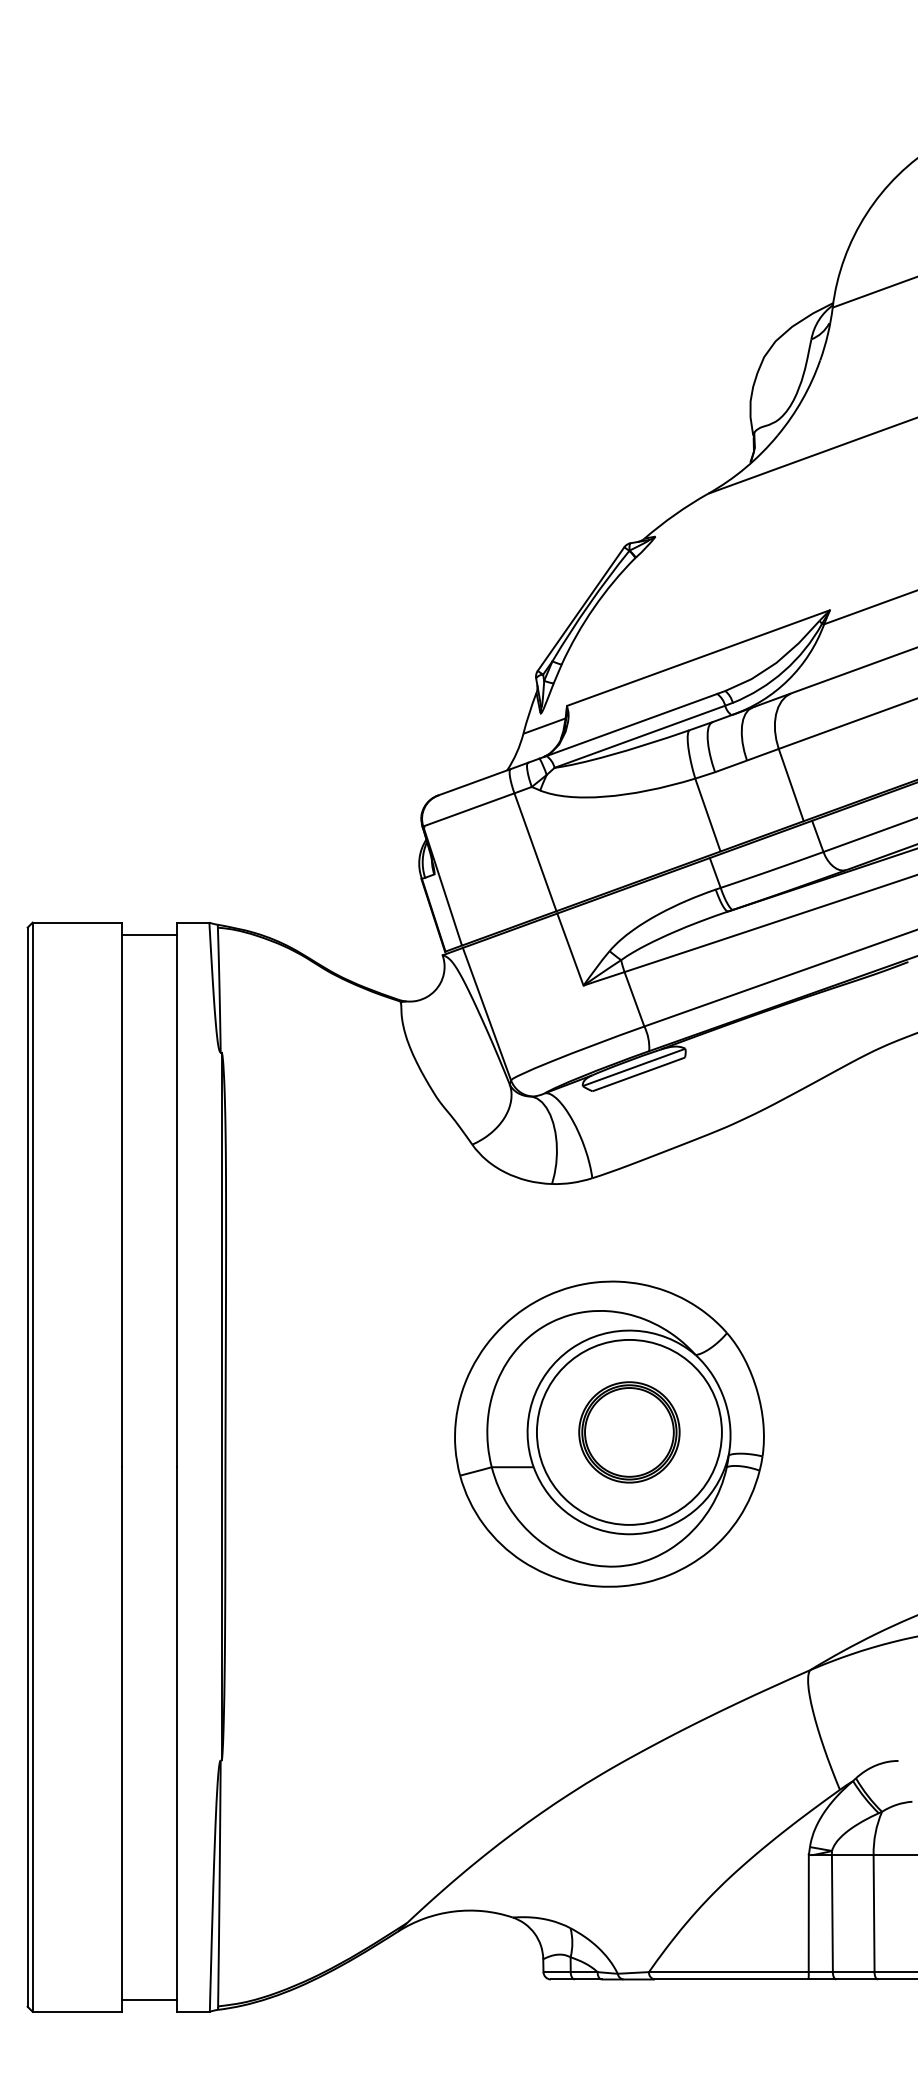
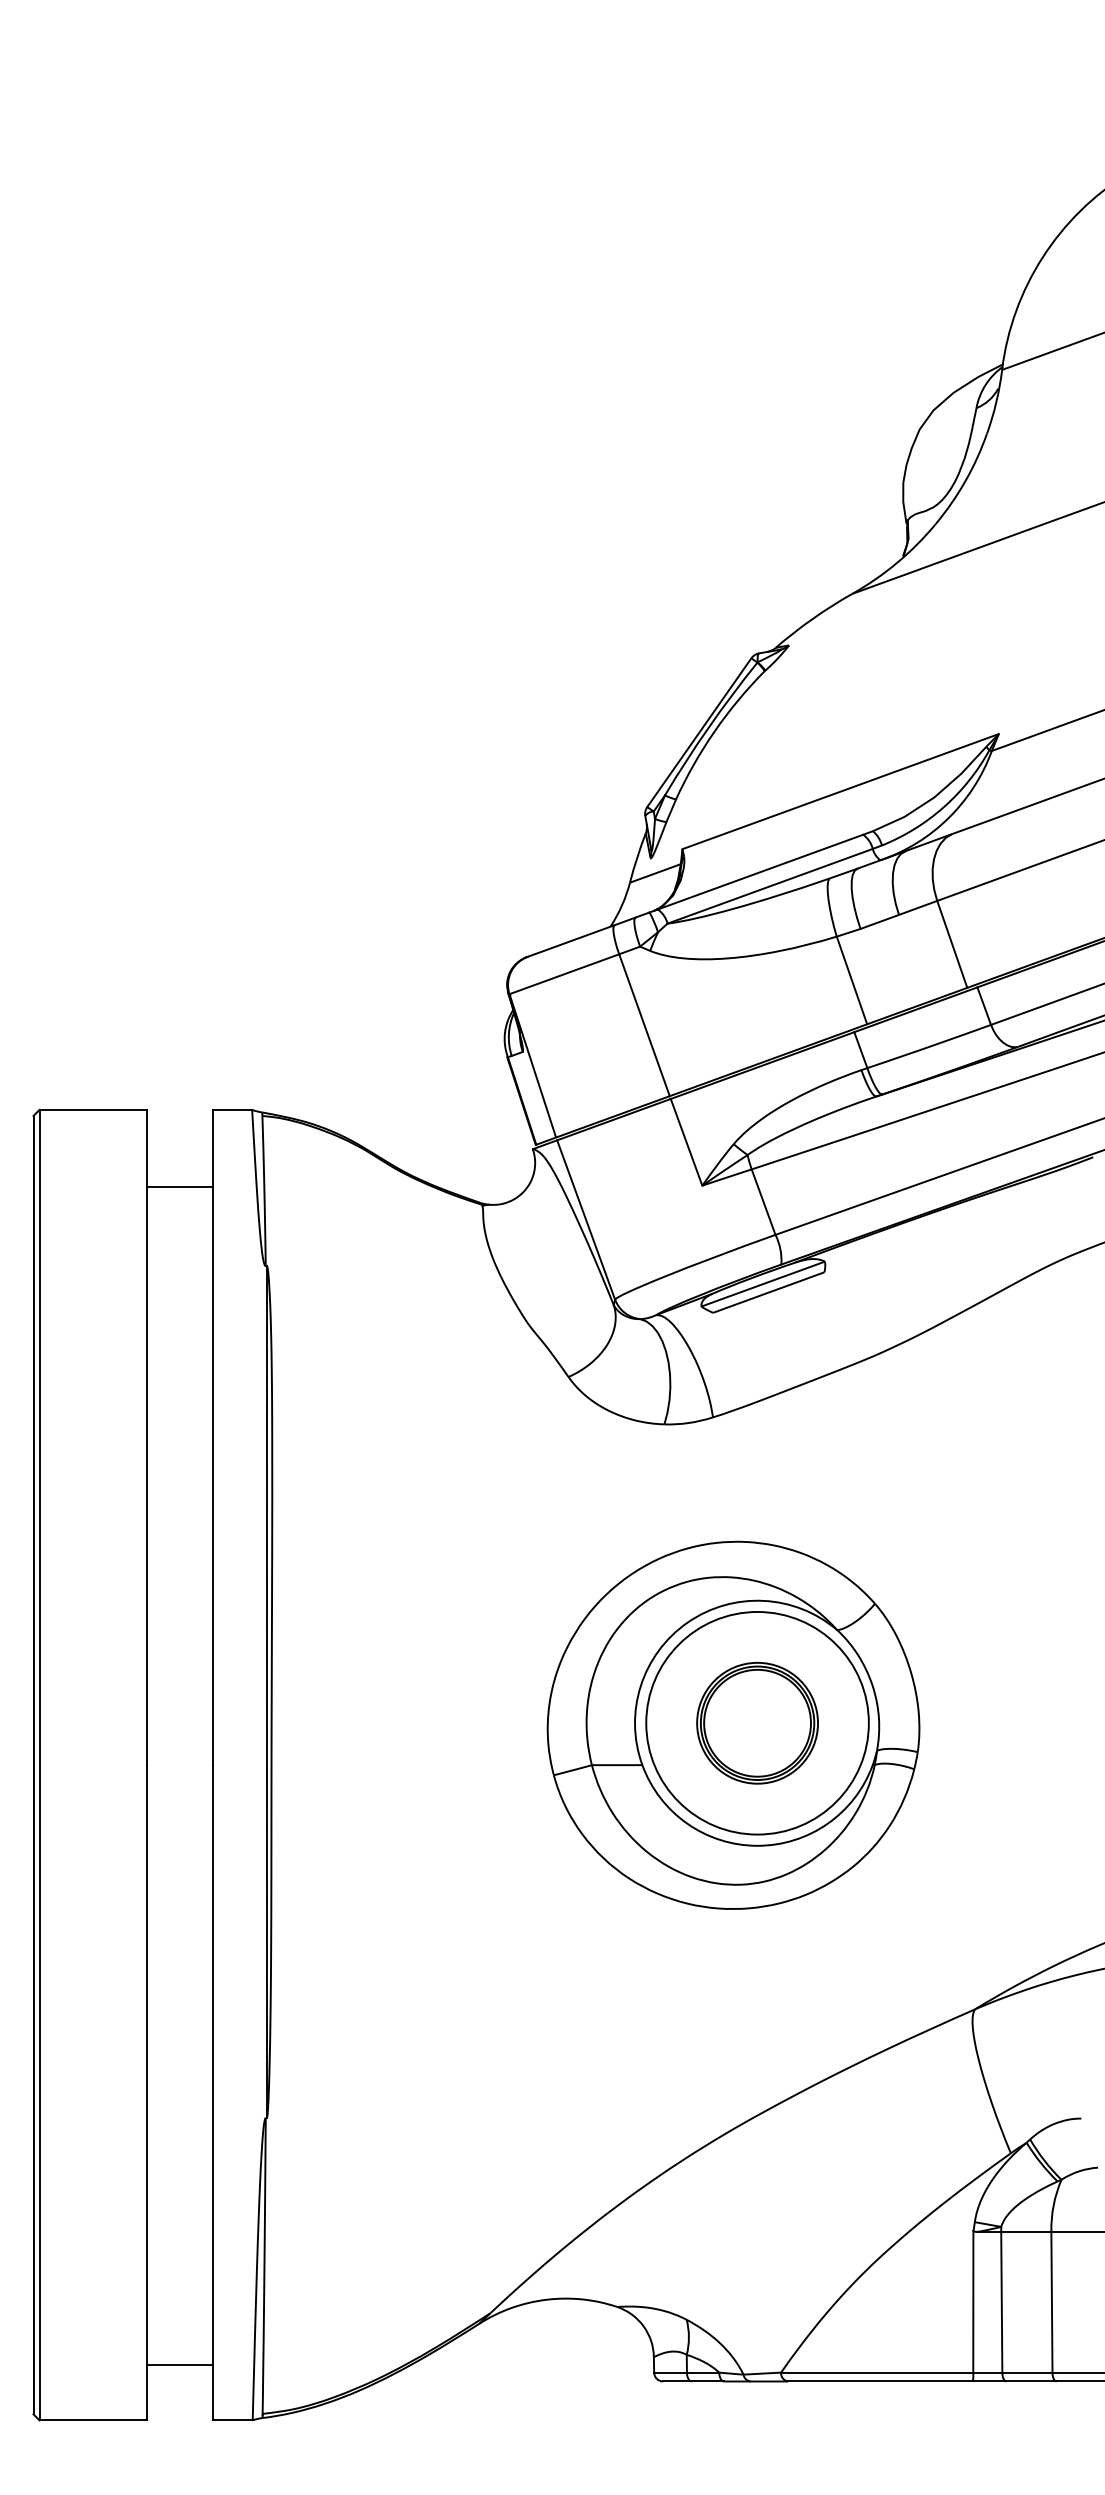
line: (149, 934) -> (180, 1186), moved
line: (149, 1999) -> (180, 2364), moved

